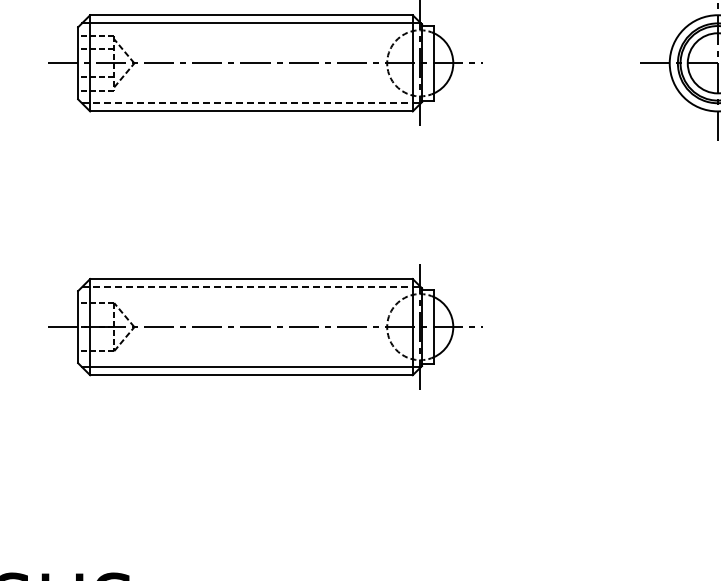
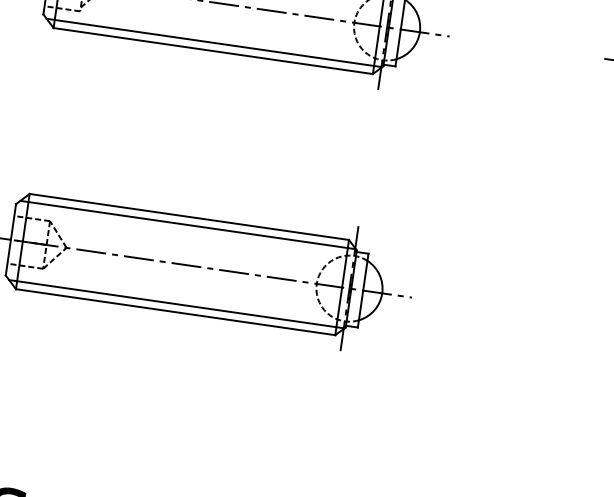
line: (251, 103) -> (214, 43), dashed -> solid
line: (251, 287) -> (188, 225), dashed -> solid

